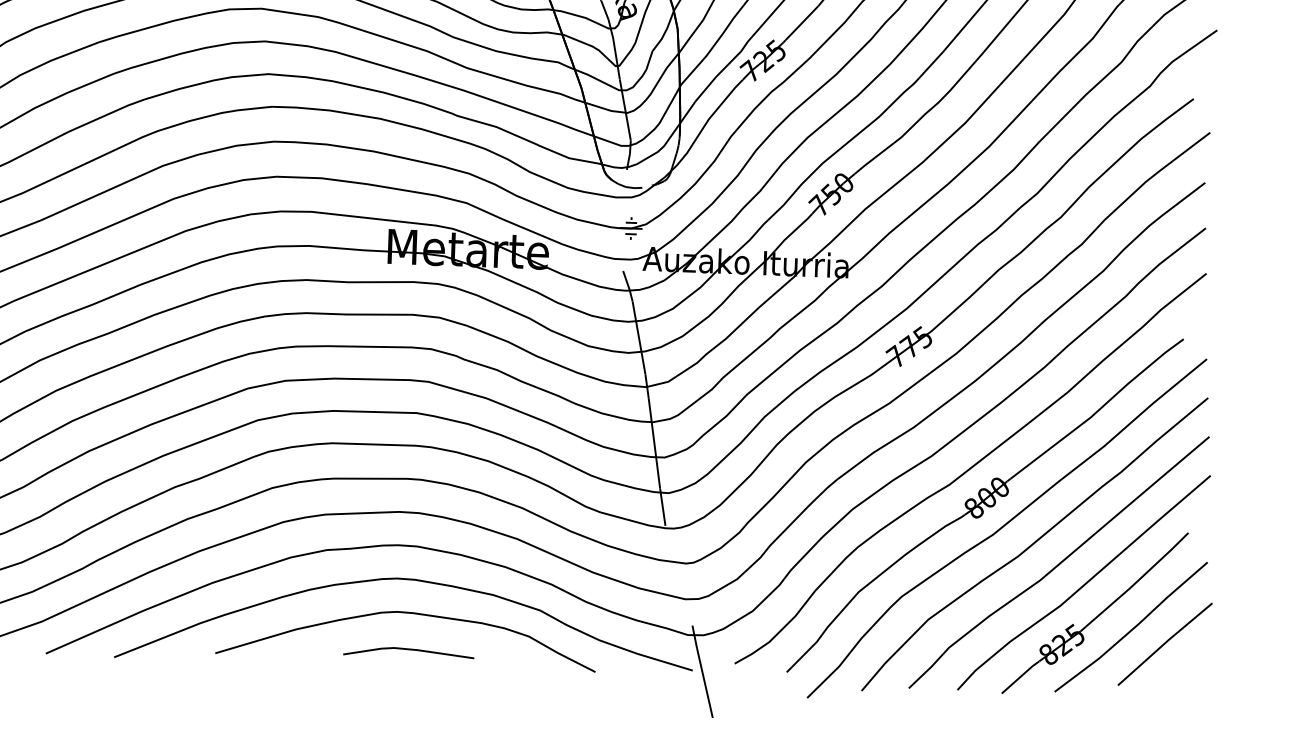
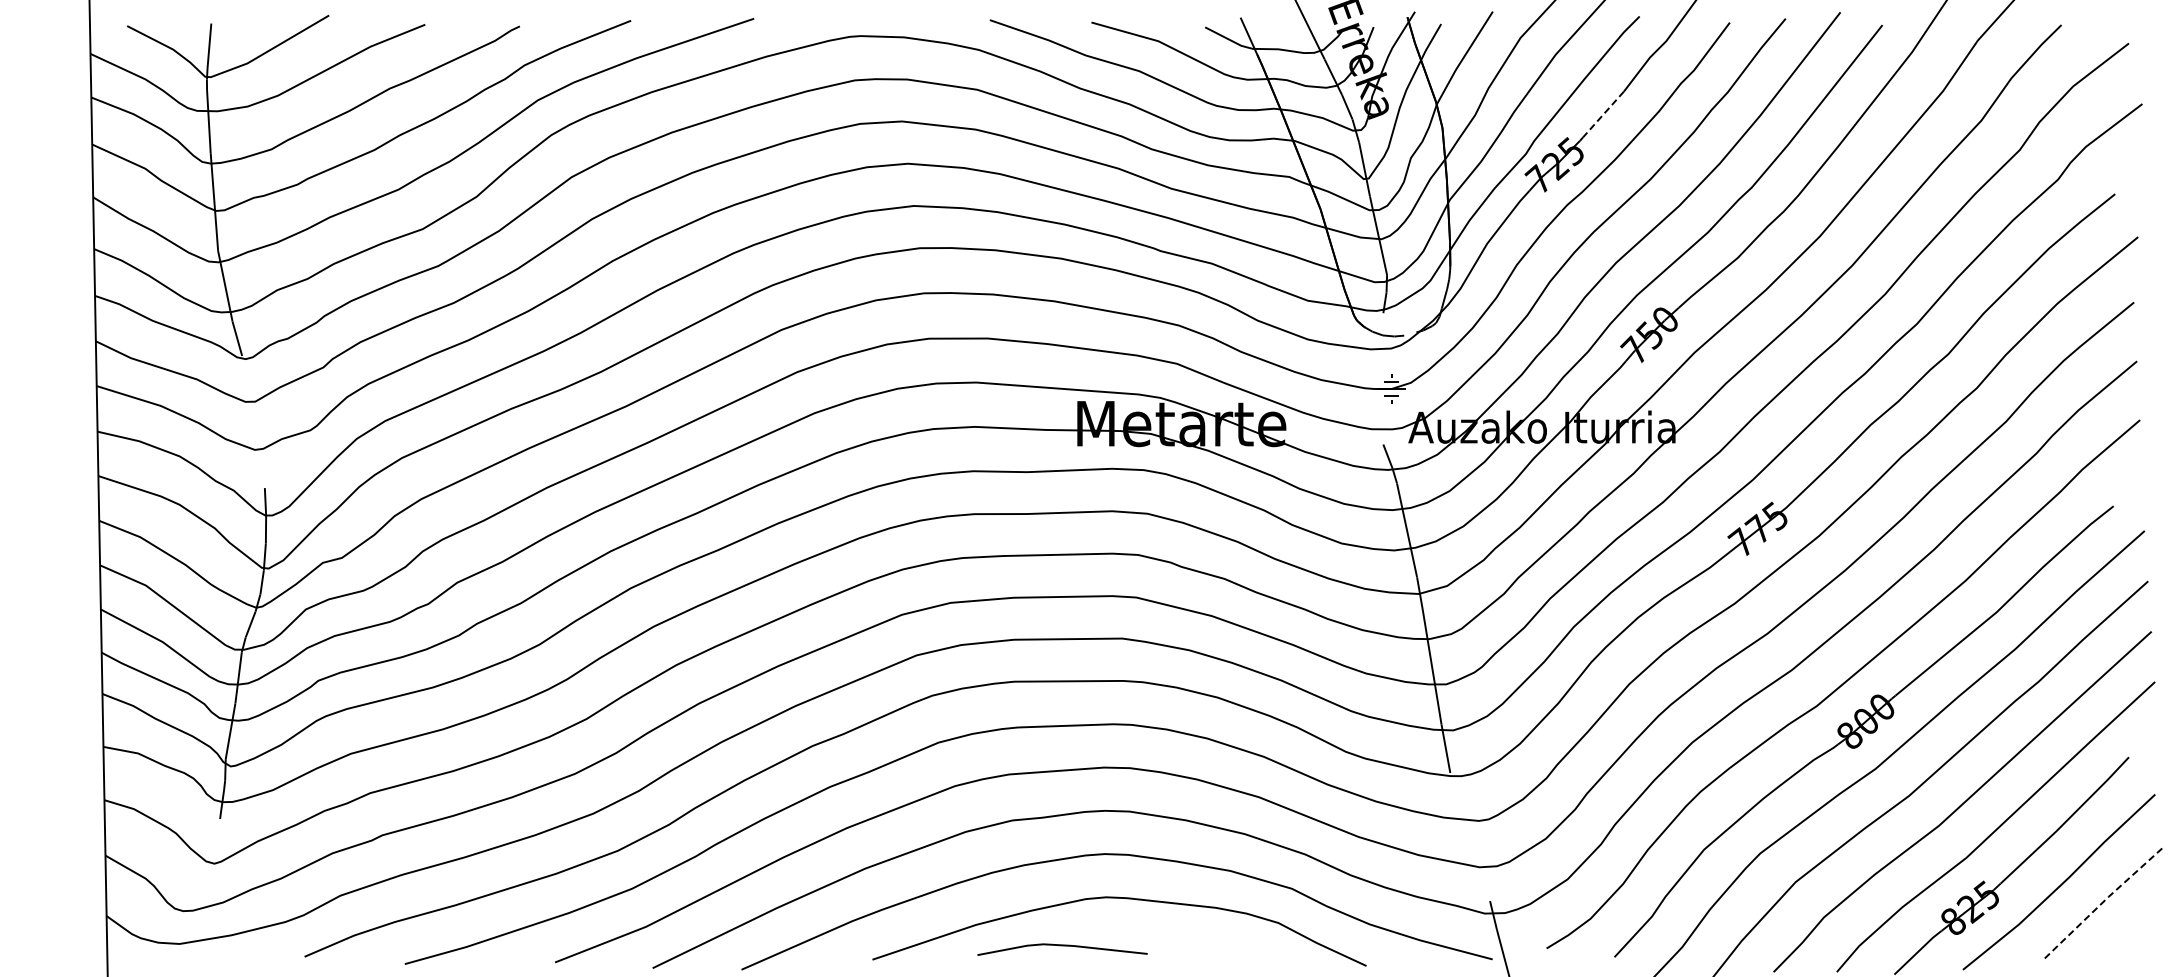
line: (802, 23) -> (1603, 114), solid -> dashed
line: (1164, 643) -> (2103, 901), solid -> dashed
line: (408, 650) -> (1062, 946), moved

